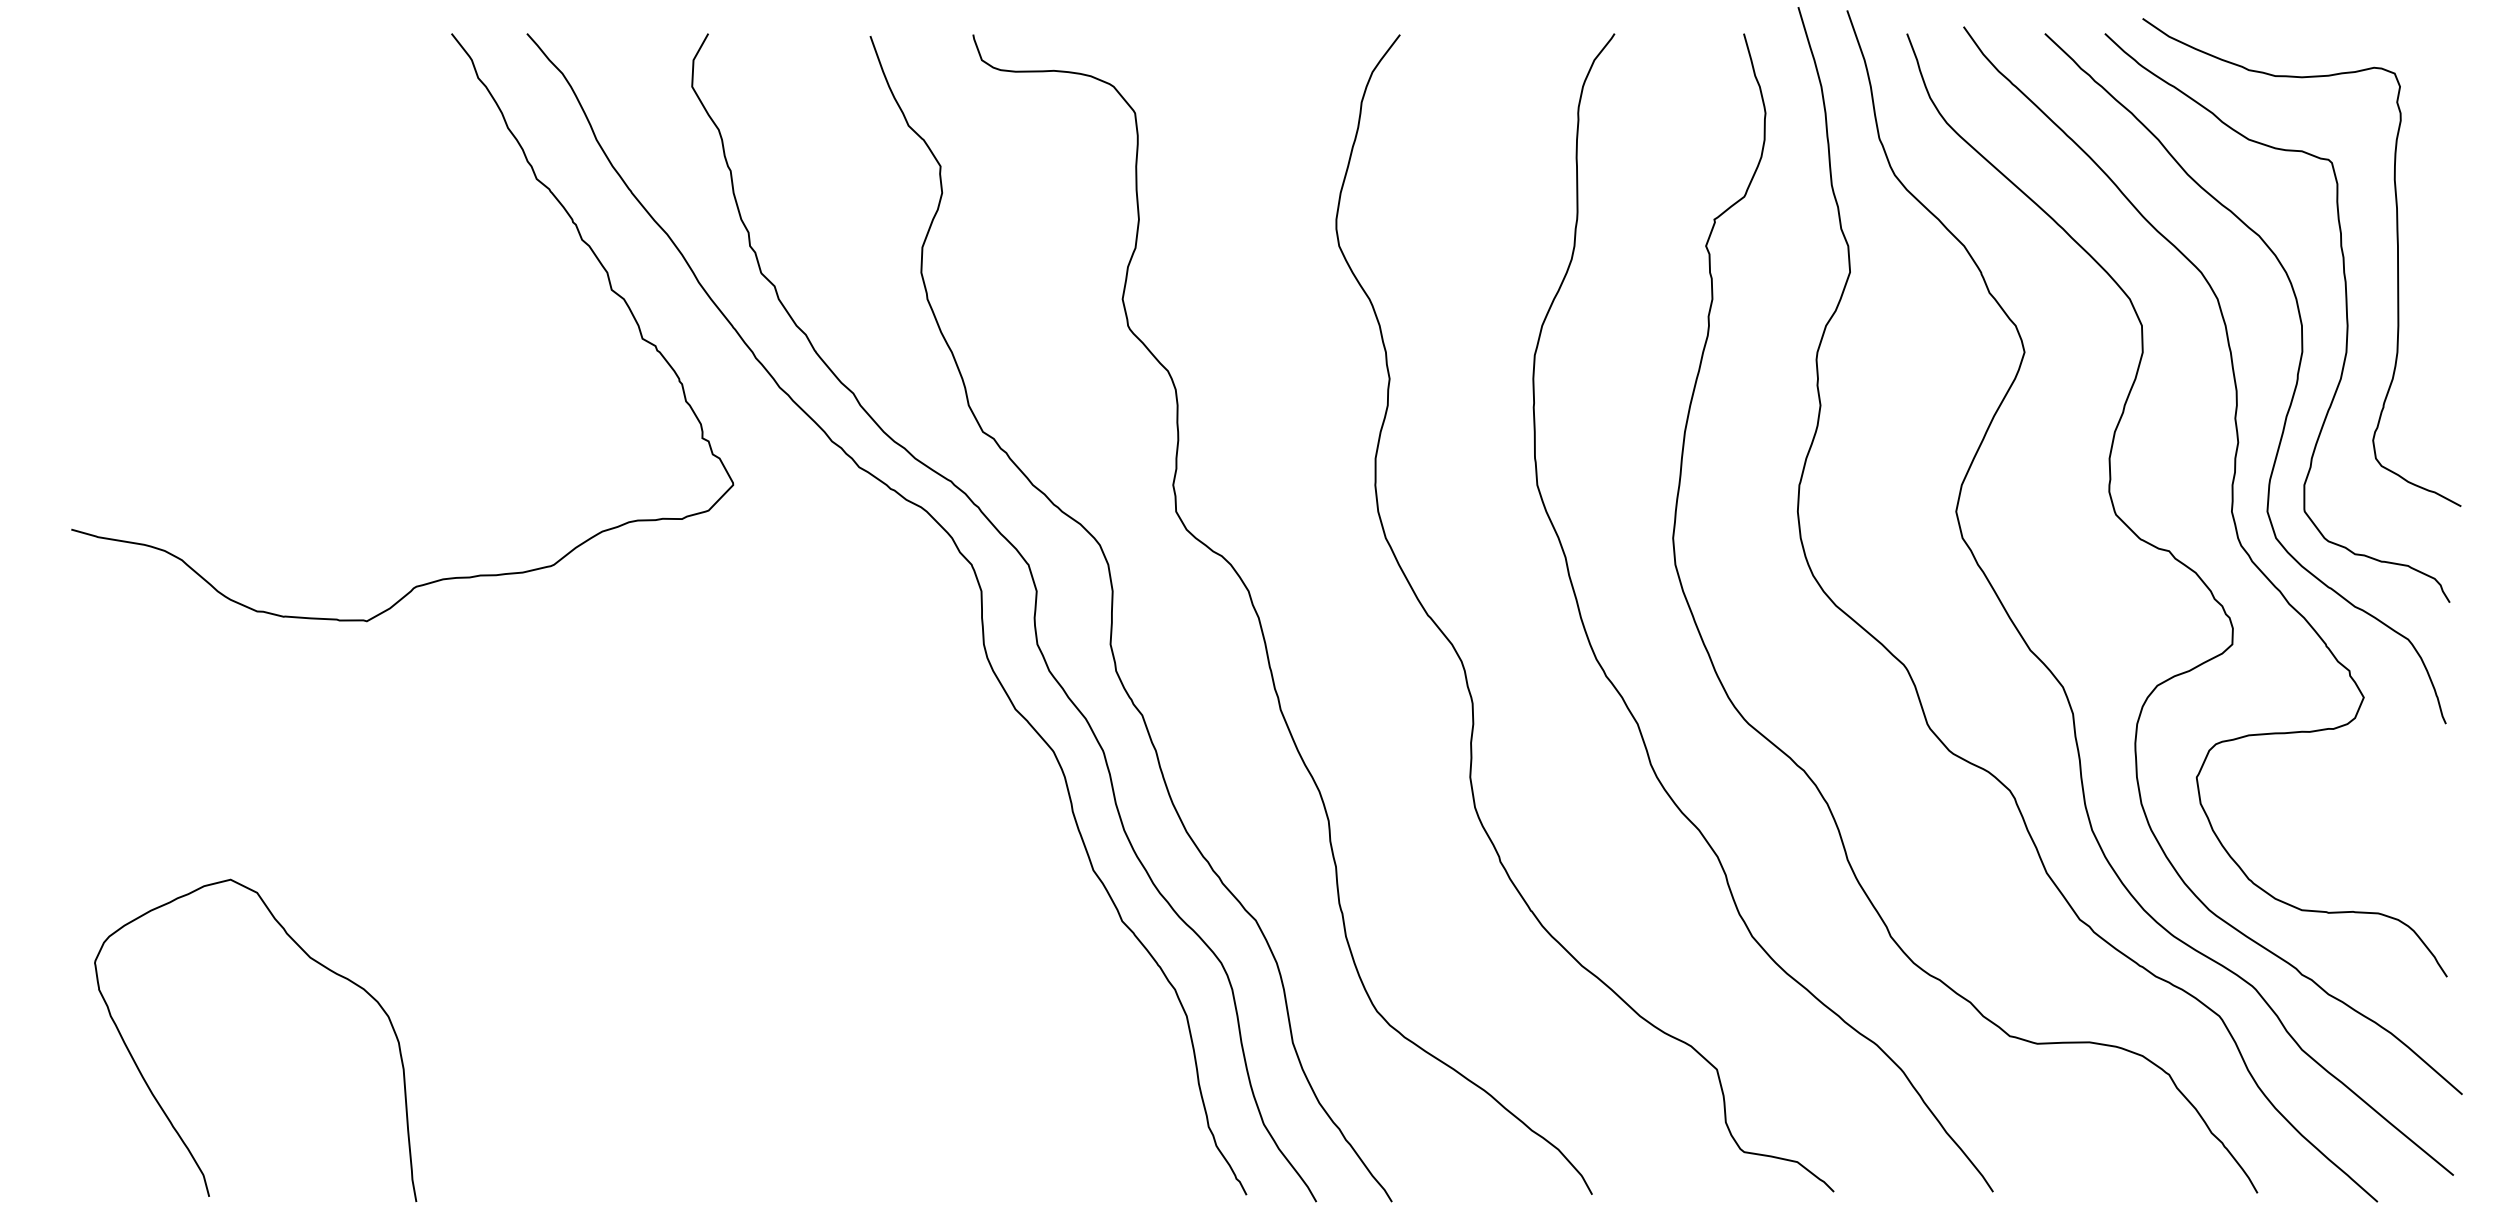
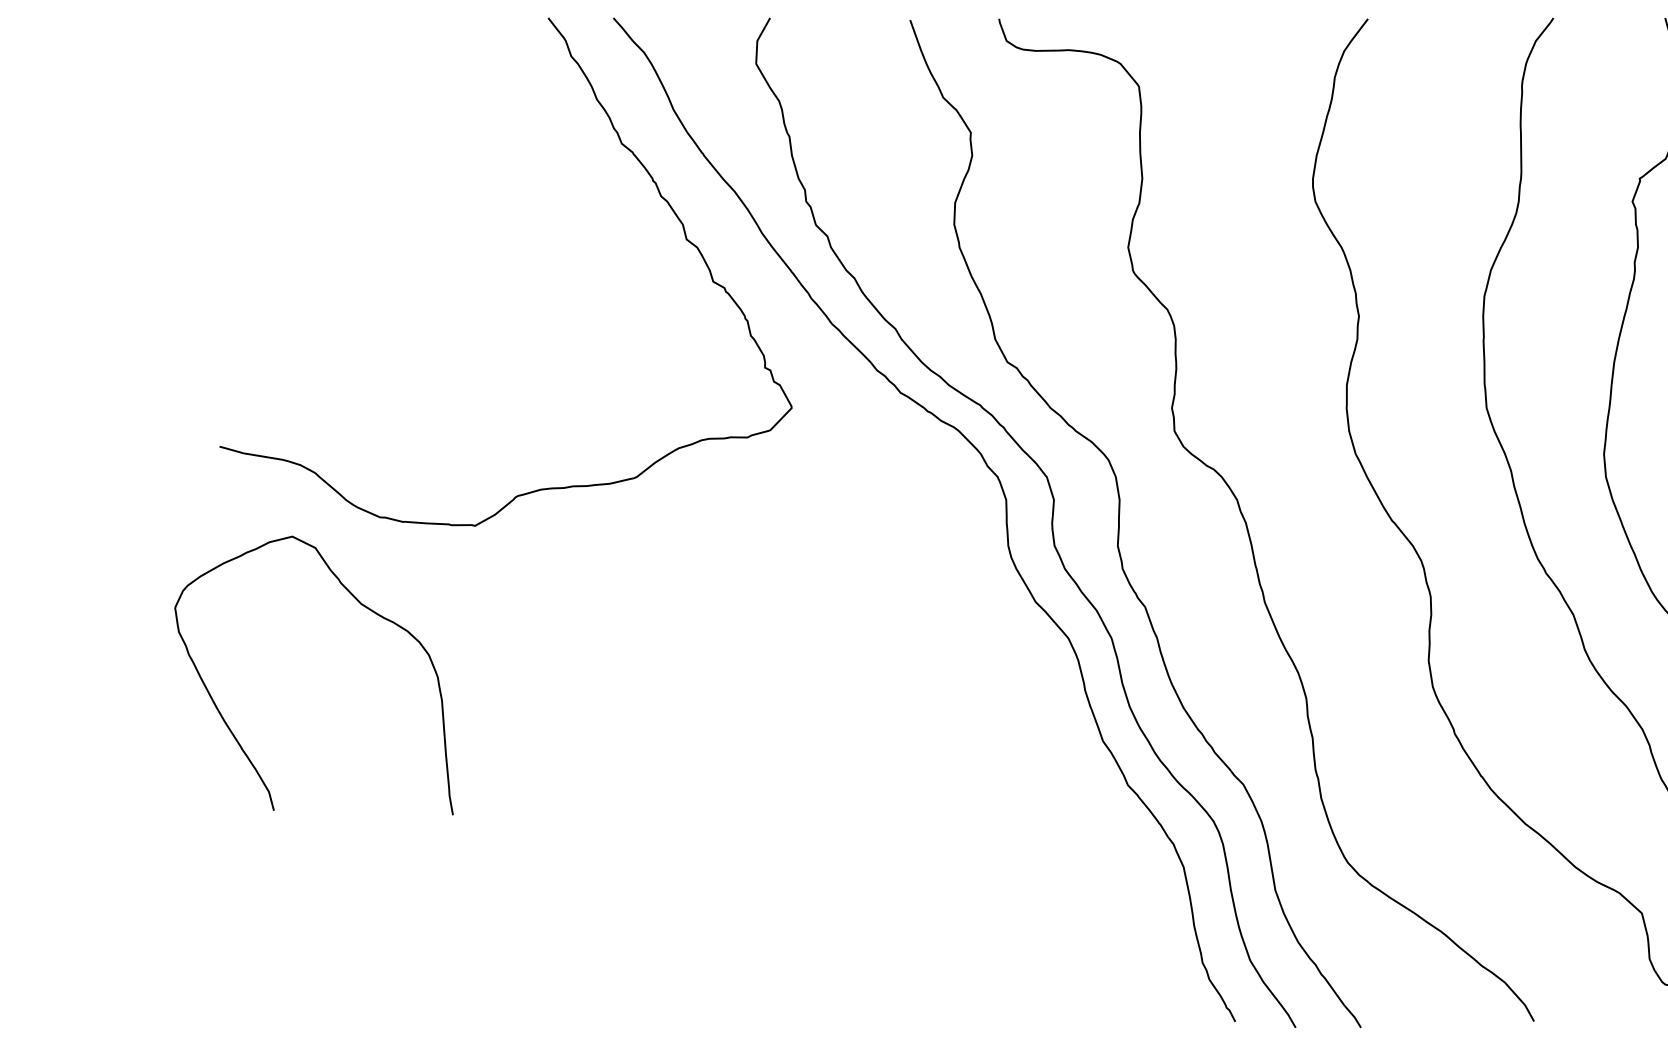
curve: (309, 958) -> (360, 604), moved

